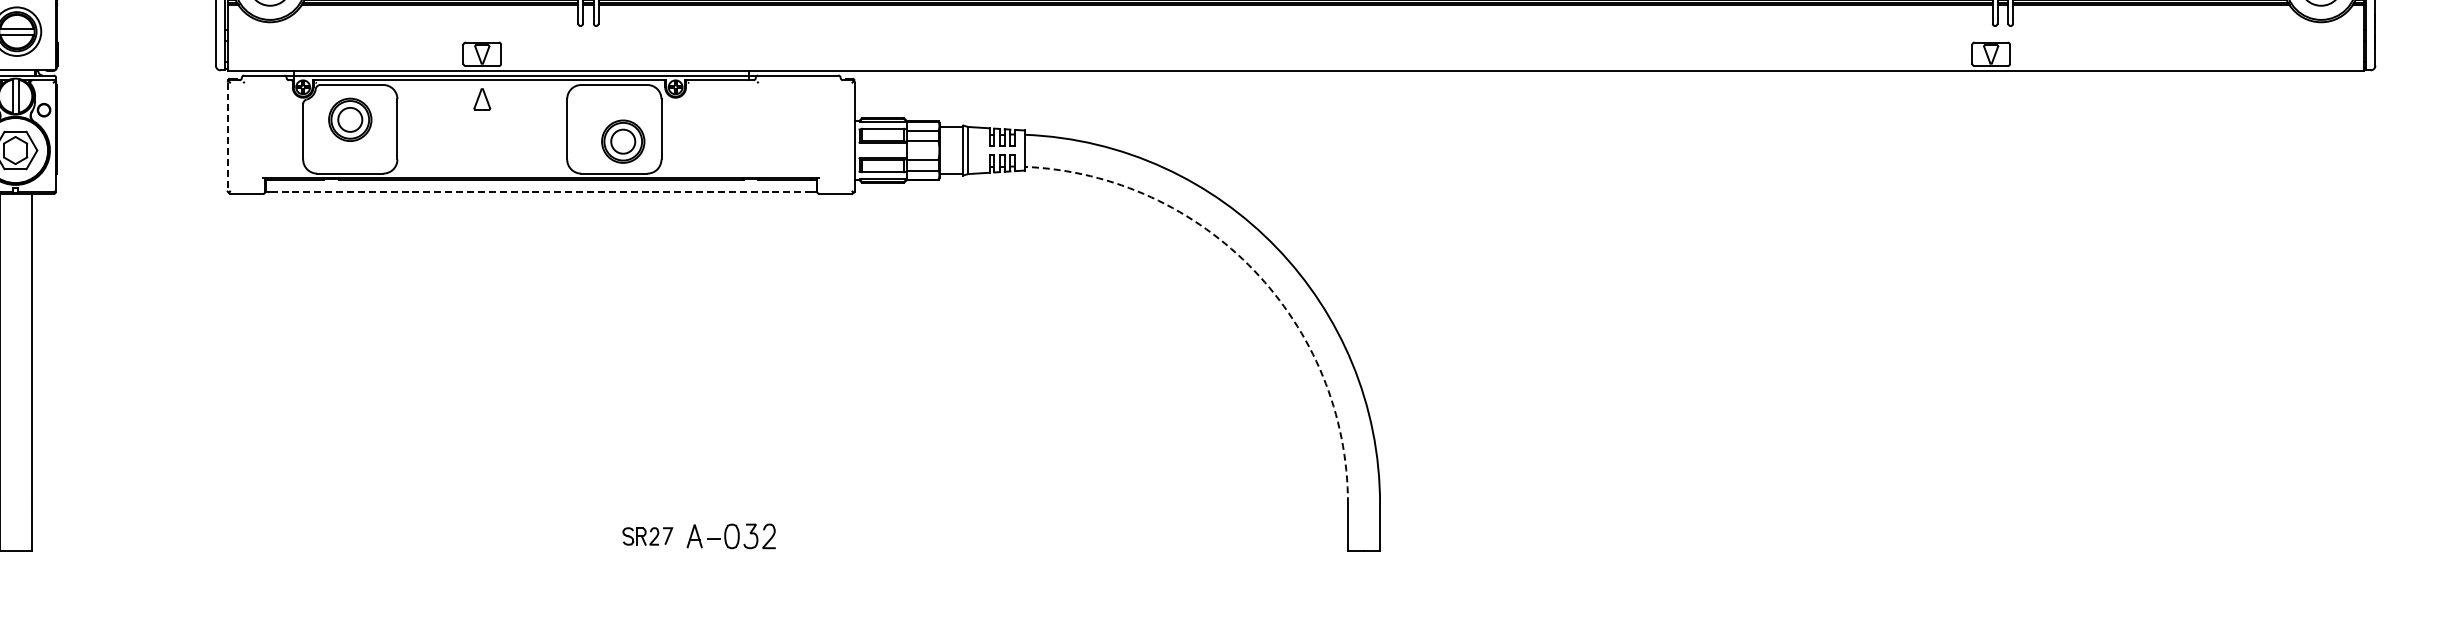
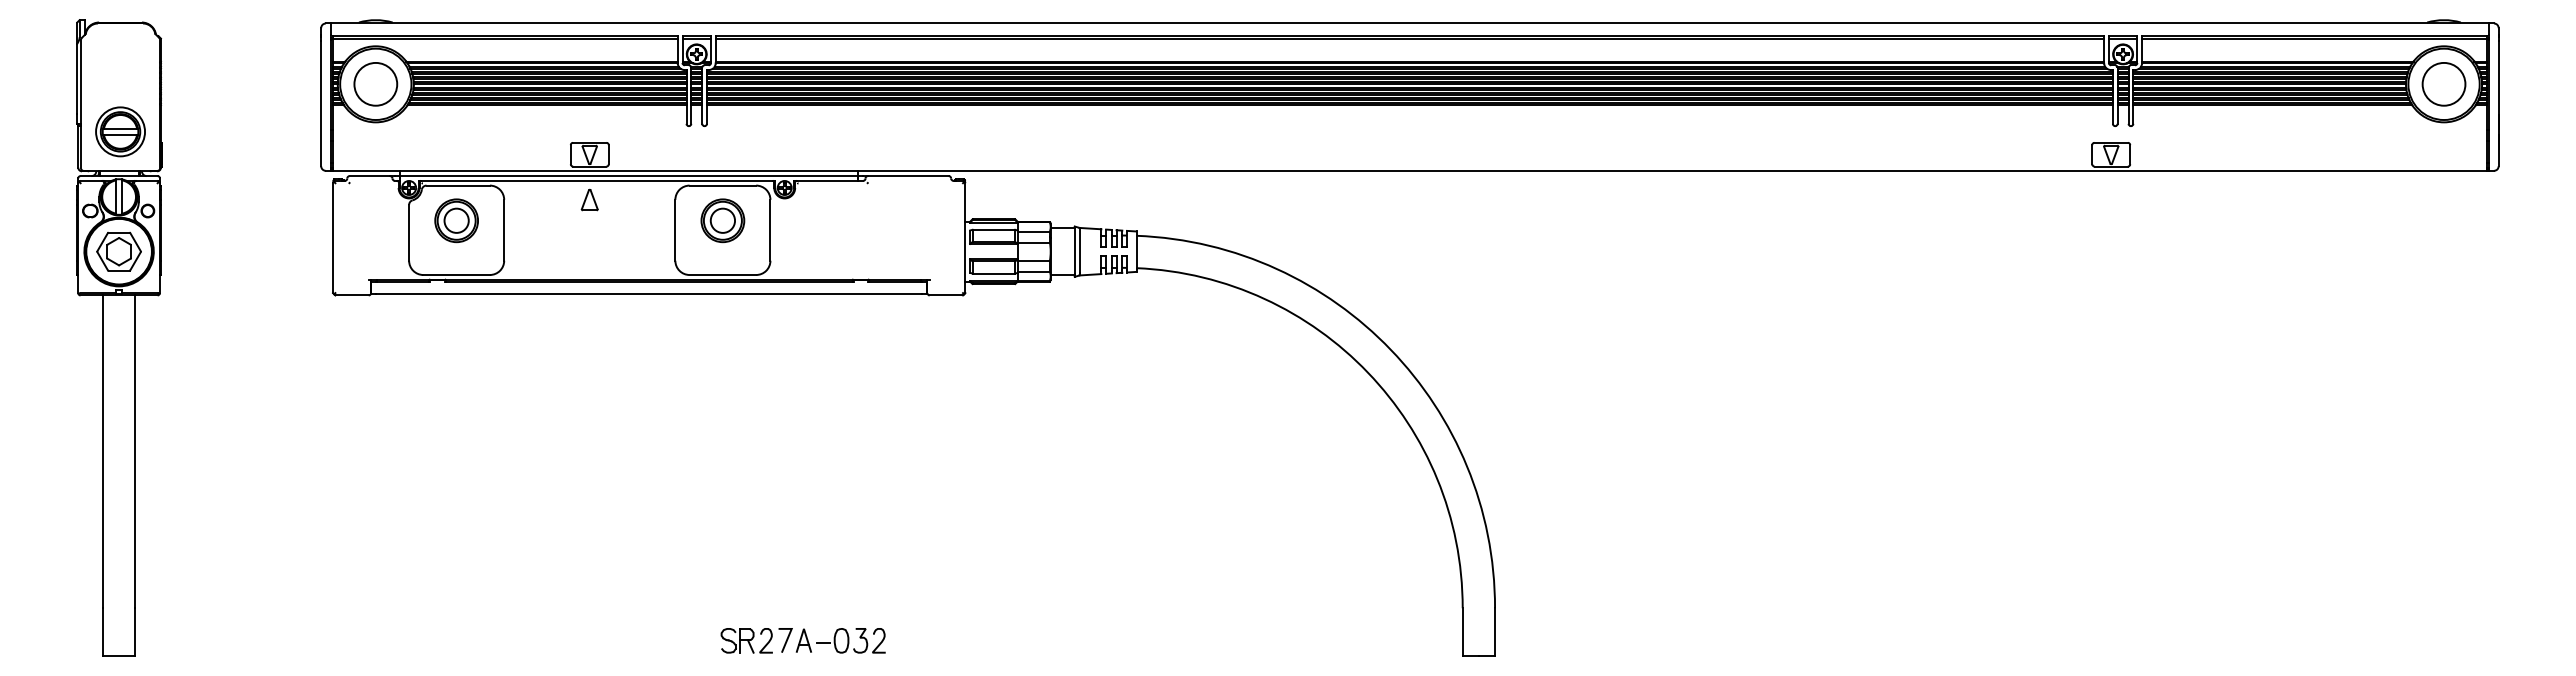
line: (228, 137) -> (333, 238), dashed -> solid
part: (622, 141) -> (722, 220), moved
line: (540, 191) -> (648, 293), dashed -> solid
arc: (1253, 270) -> (1367, 372), dashed -> solid
part: (647, 536) -> (756, 640), size x1.43

